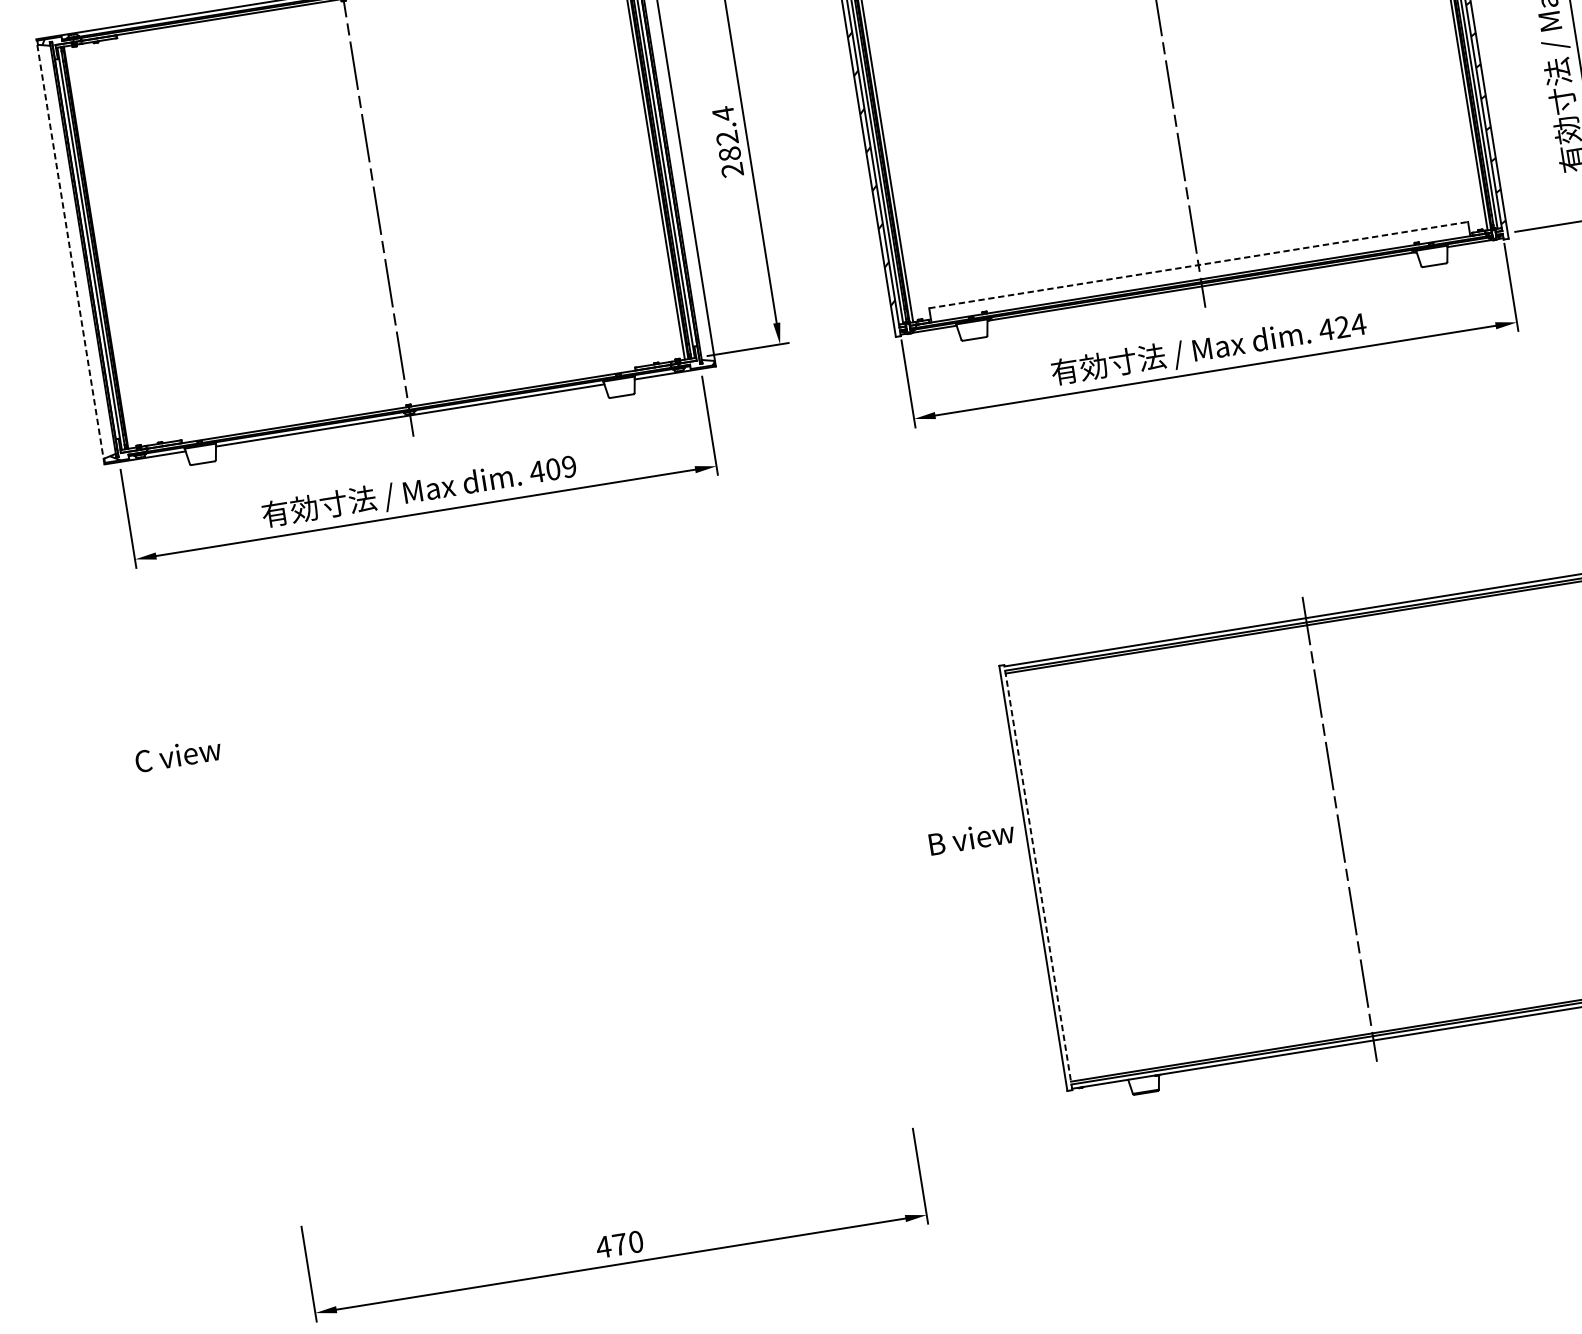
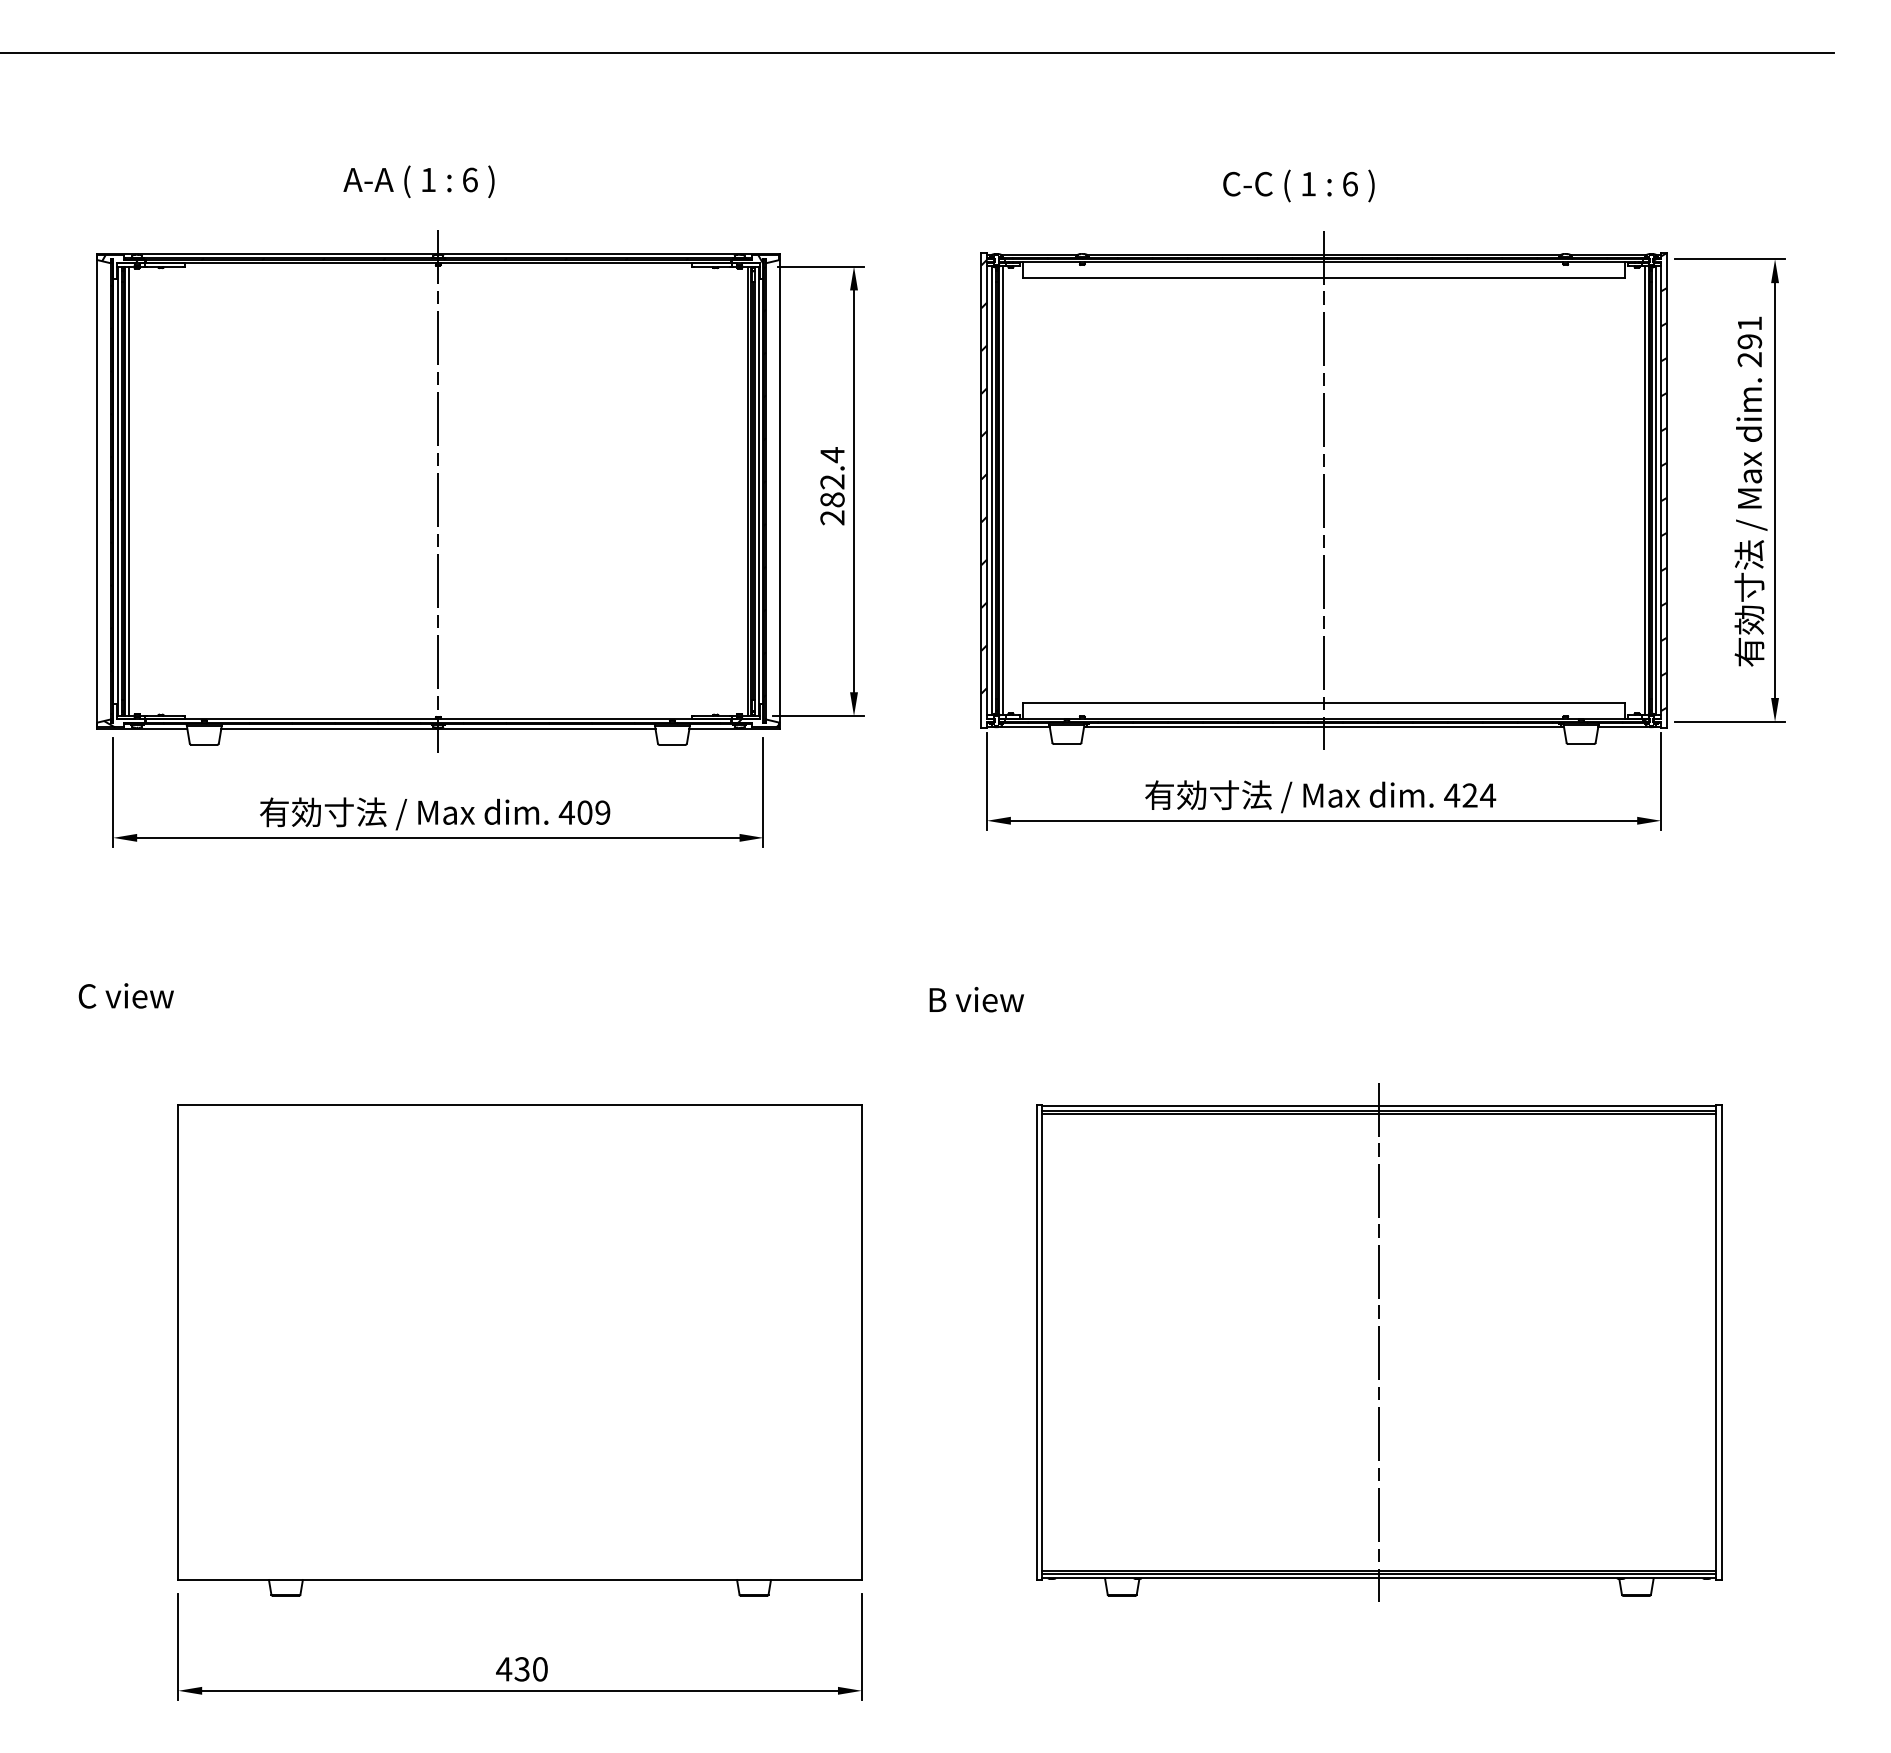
line: (99, 247) -> (129, 491), added
line: (70, 252) -> (96, 491), dashed -> solid
line: (1199, 264) -> (1324, 702), dashed -> solid
text: (177, 755) -> (125, 995), moved
text: (971, 837) -> (976, 999), moved
line: (1038, 877) -> (1042, 1342), dashed -> solid
part: (571, 959) -> (519, 1350), added
text: (619, 1244) -> (521, 1669), 470 -> 430

